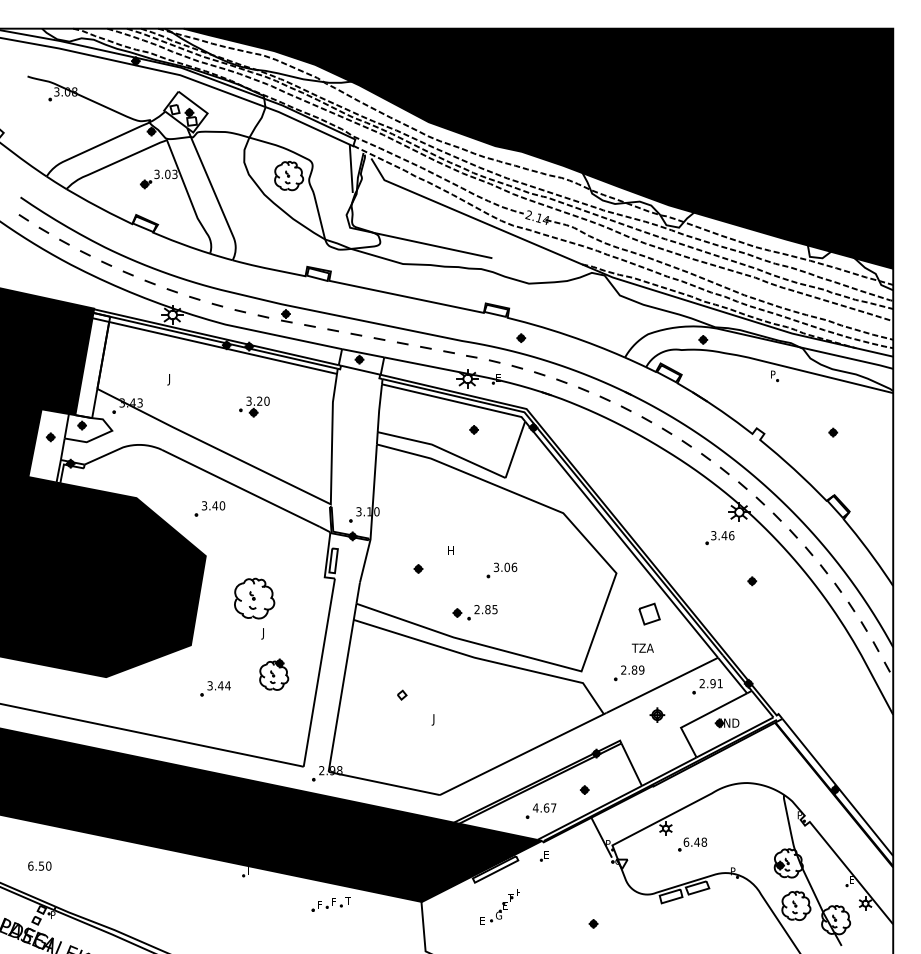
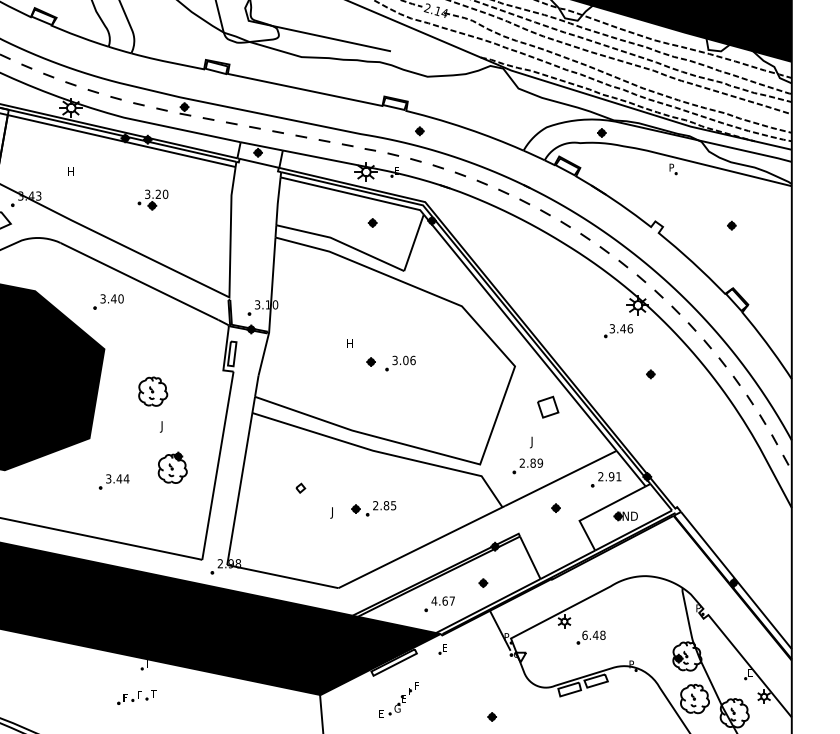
text: (170, 379) -> (69, 172), J -> H
part: (418, 568) -> (371, 361), moved
part: (254, 598) -> (153, 391), size x0.71
part: (474, 612) -> (373, 508), moved
text: (642, 649) -> (541, 442), TZA -> J
part: (657, 714) -> (556, 507), size x0.62
part: (330, 904) -> (136, 697), moved

